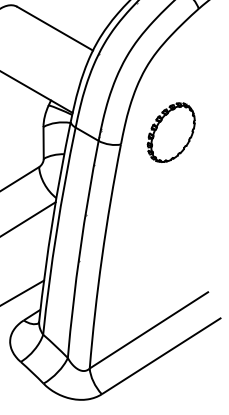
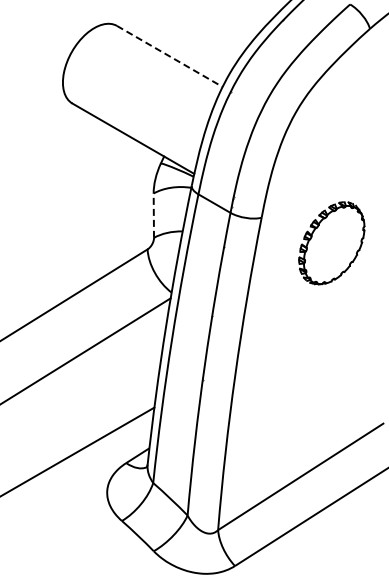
line: (54, 28) -> (169, 56), solid -> dashed
part: (171, 132) -> (331, 243), moved
line: (43, 142) -> (153, 215), solid -> dashed

